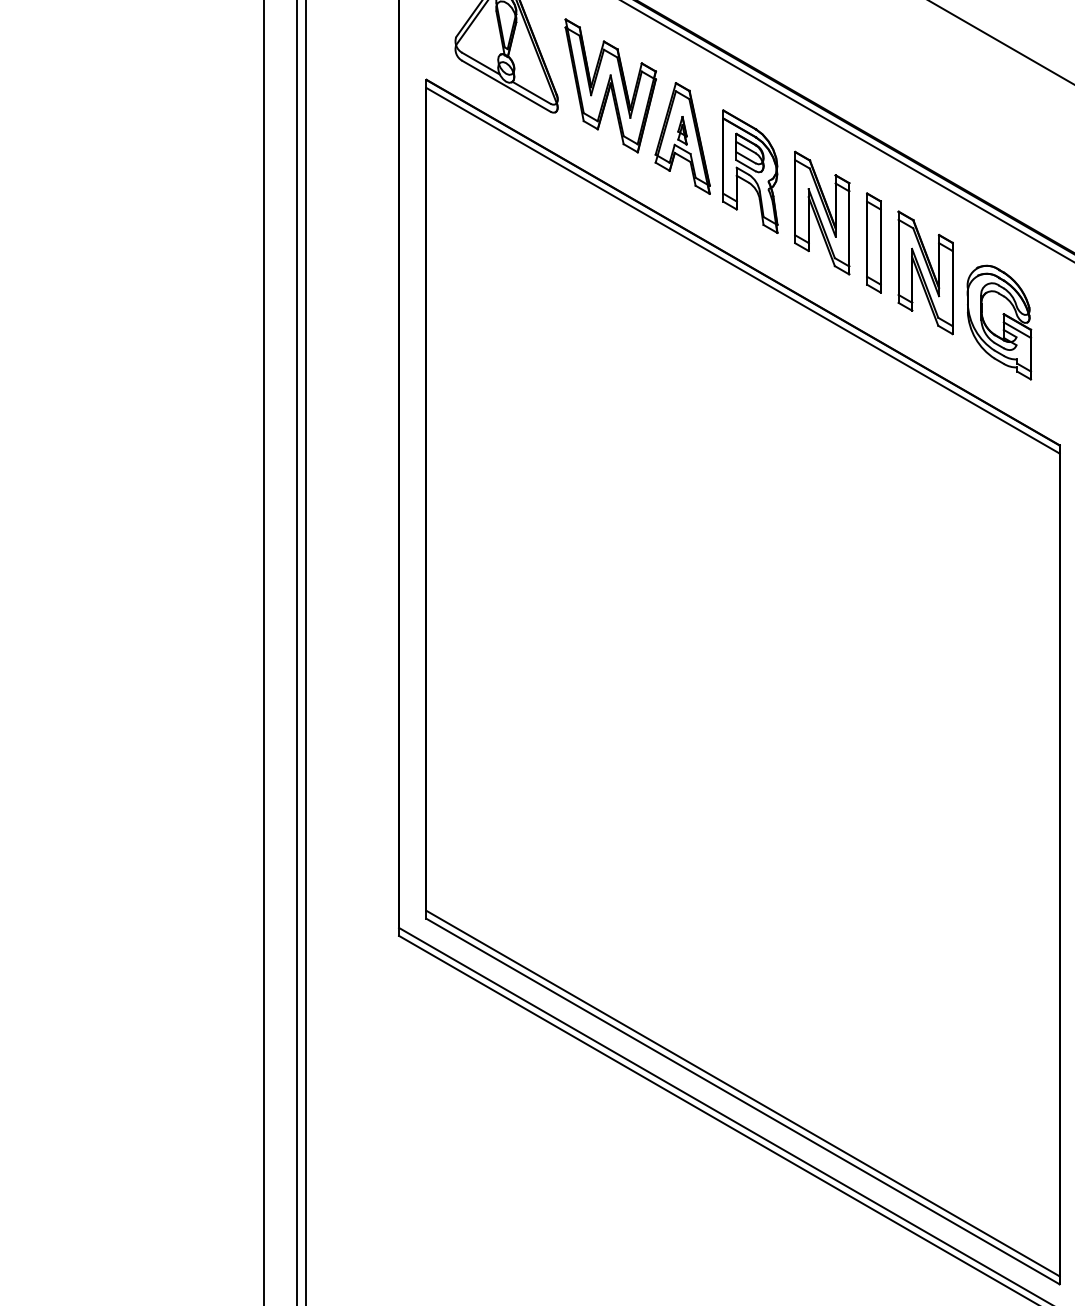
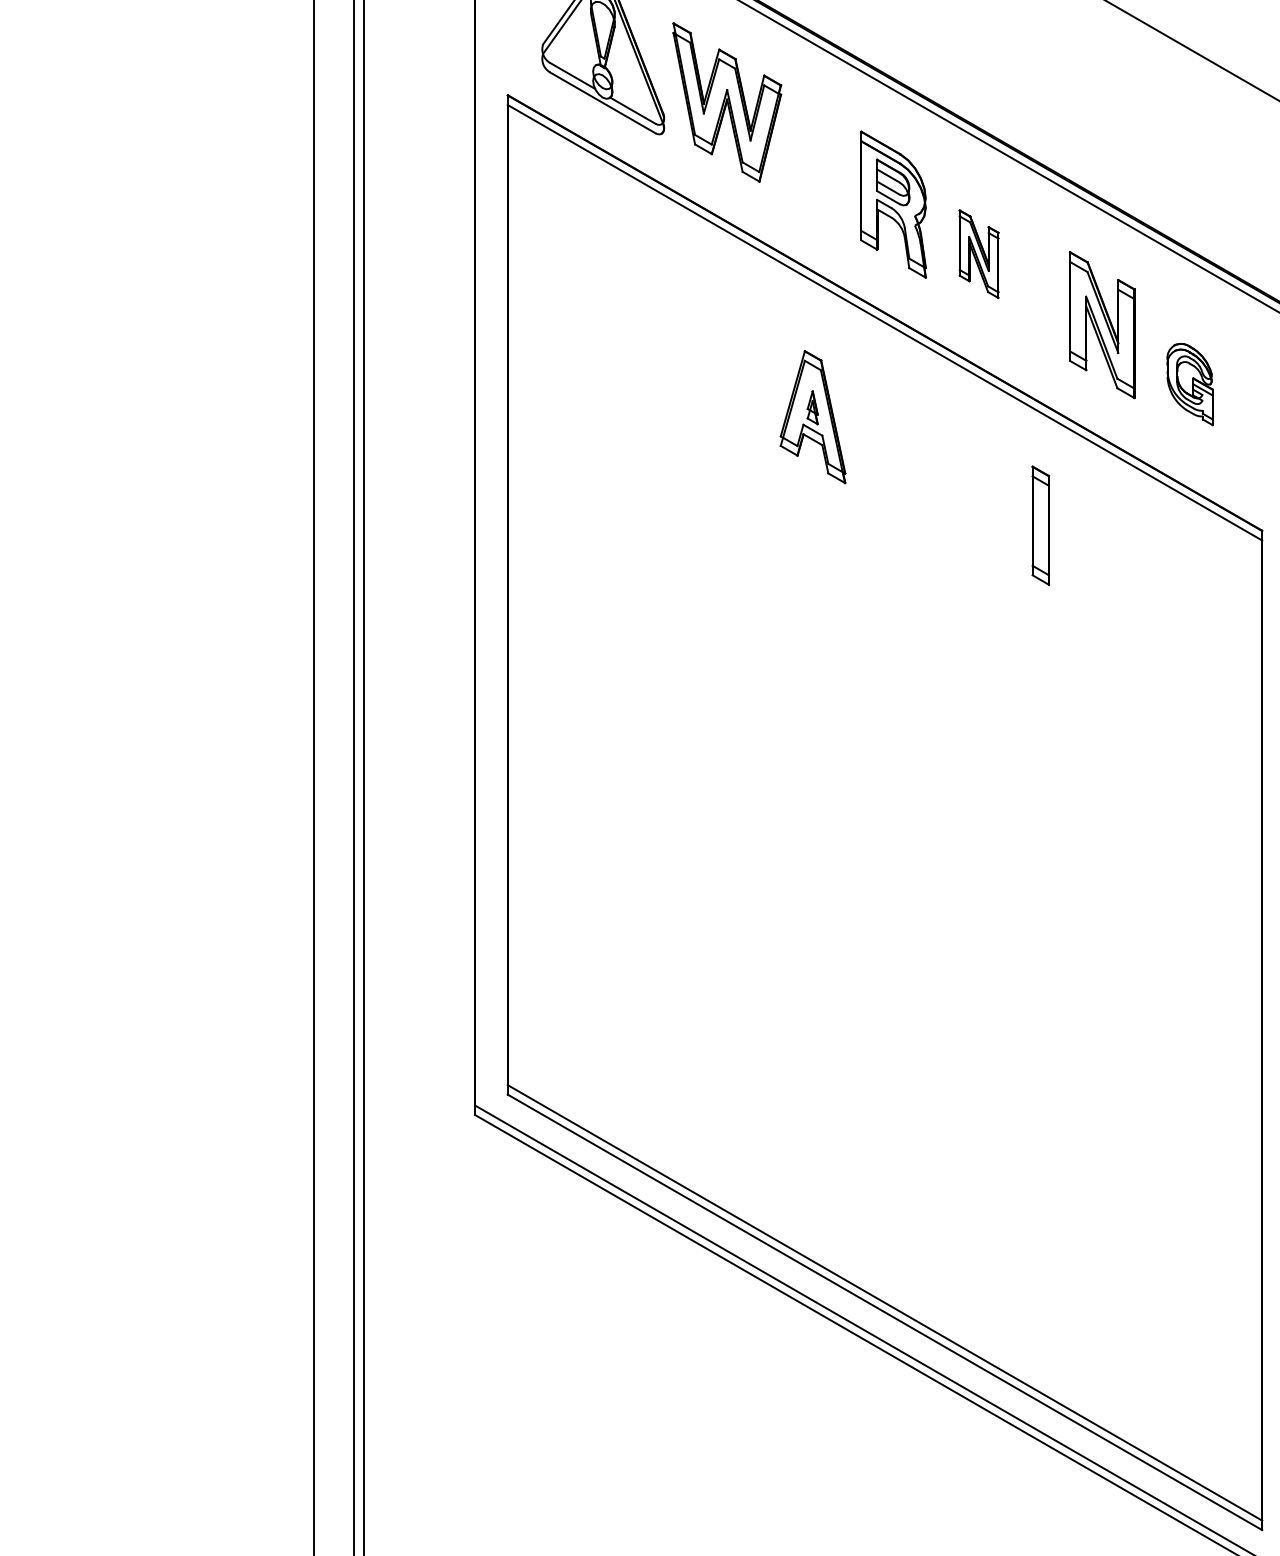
part: (682, 138) -> (812, 417), moved
part: (821, 213) -> (978, 254), size x0.6
part: (873, 242) -> (1040, 525), moved
part: (998, 322) -> (1189, 384), size x0.6

